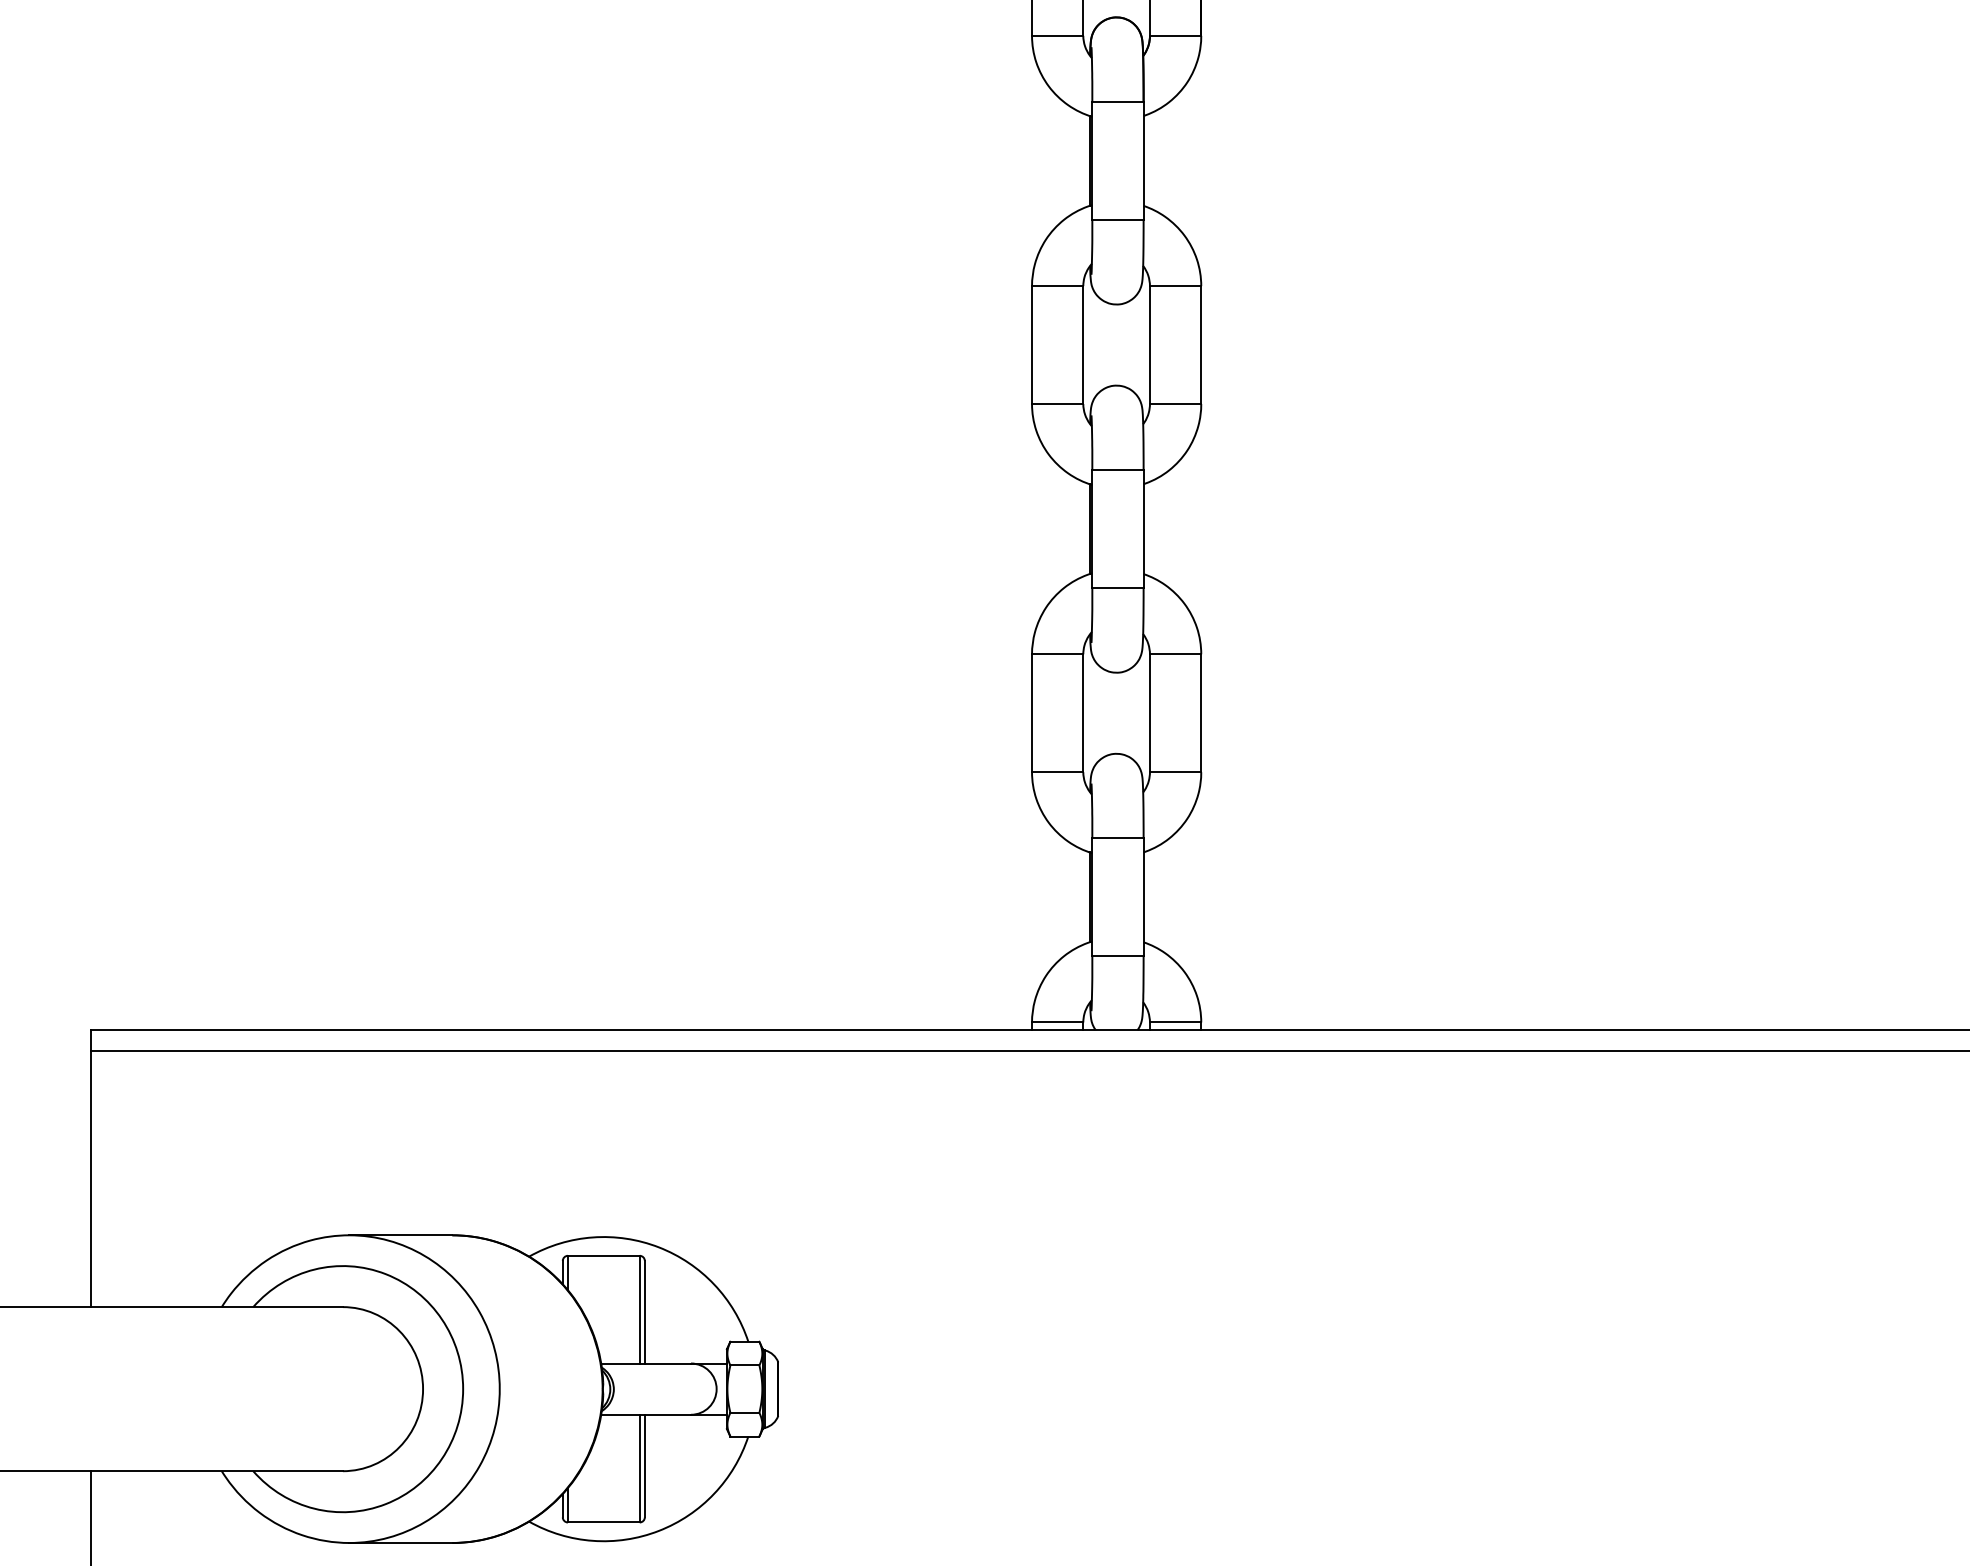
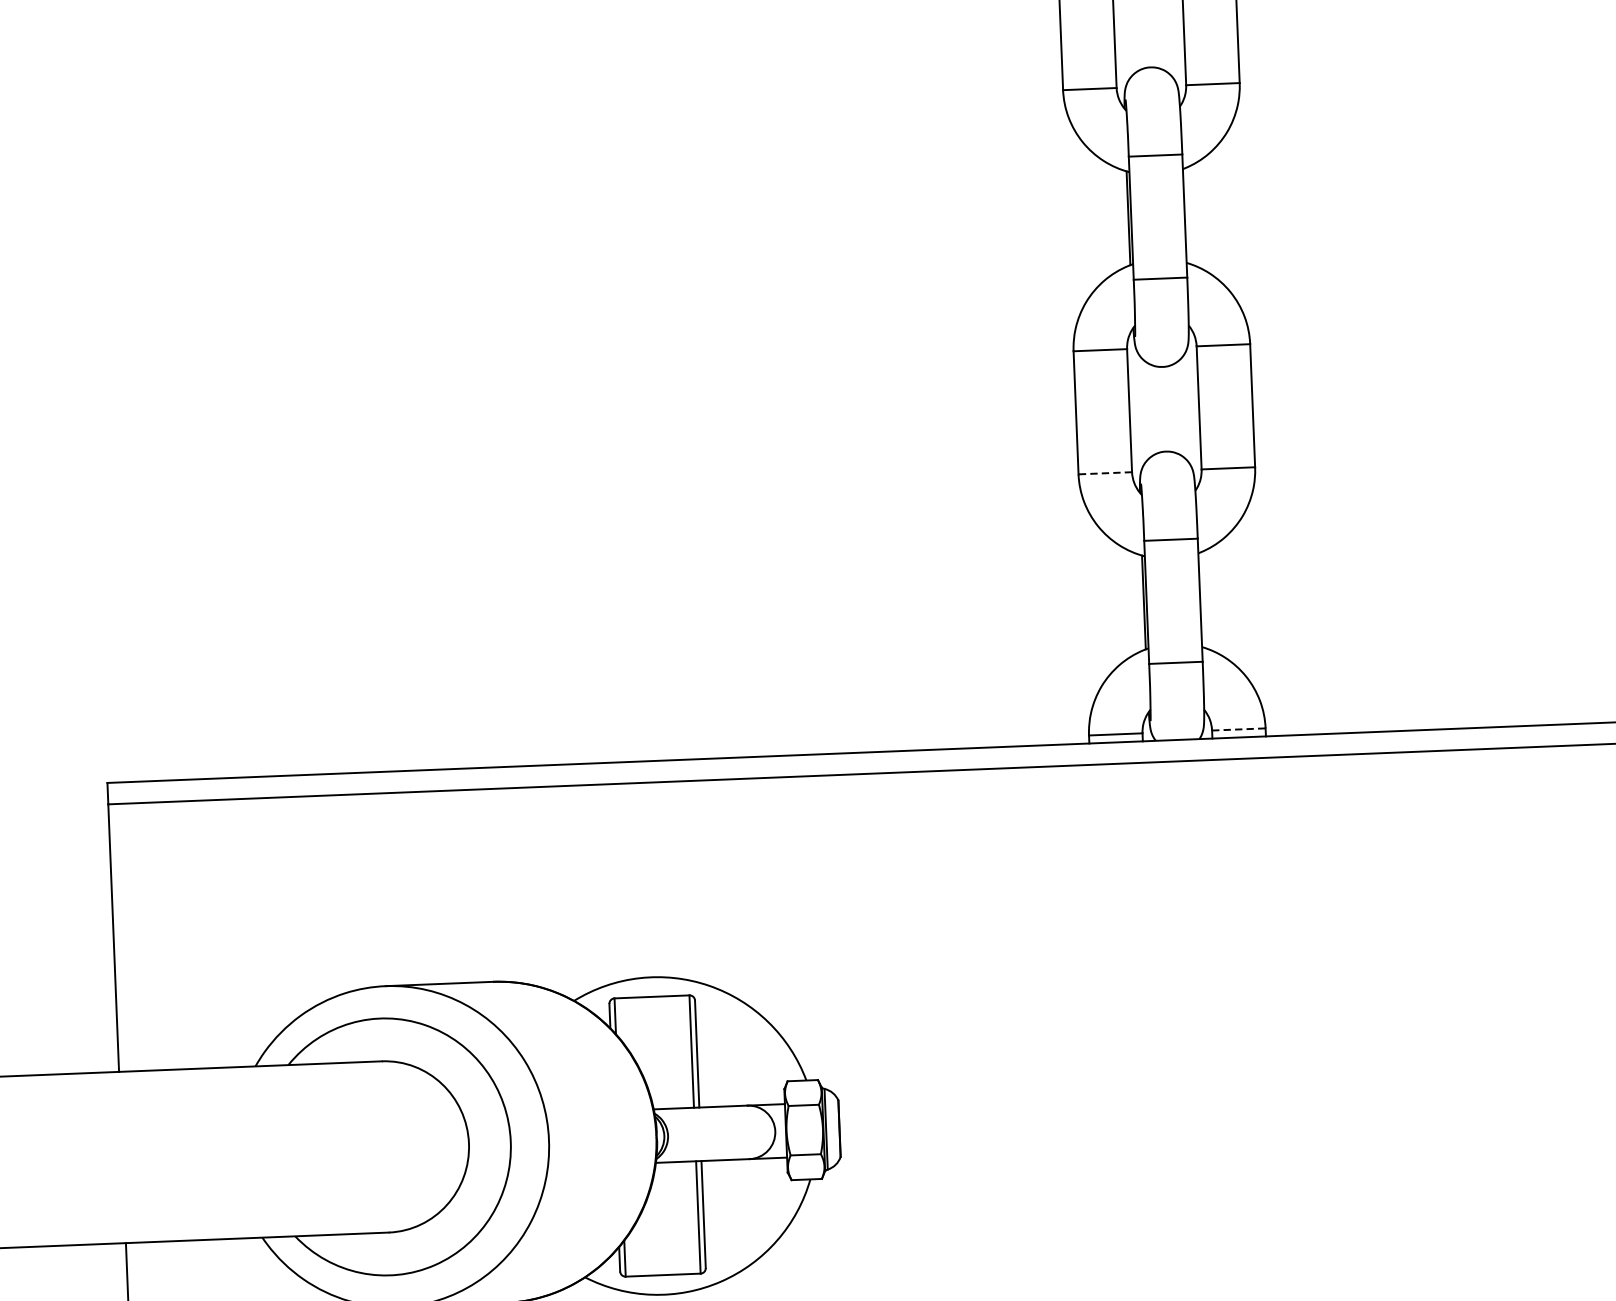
line: (1057, 772) -> (1105, 473), solid -> dashed
line: (1175, 1022) -> (1238, 729), solid -> dashed

